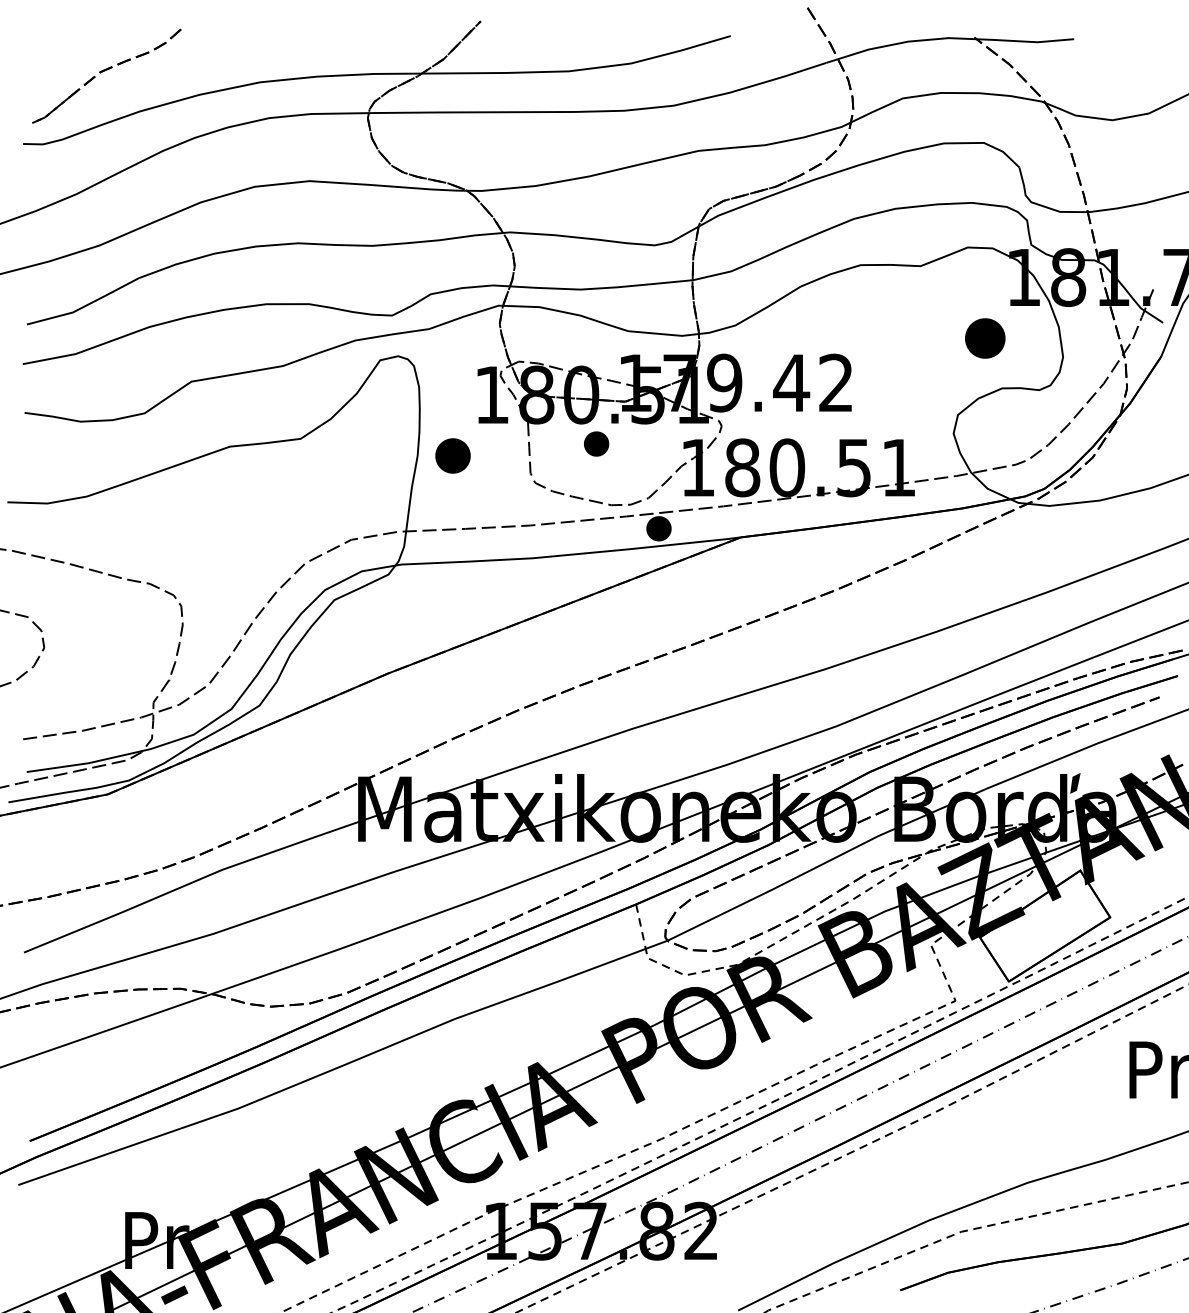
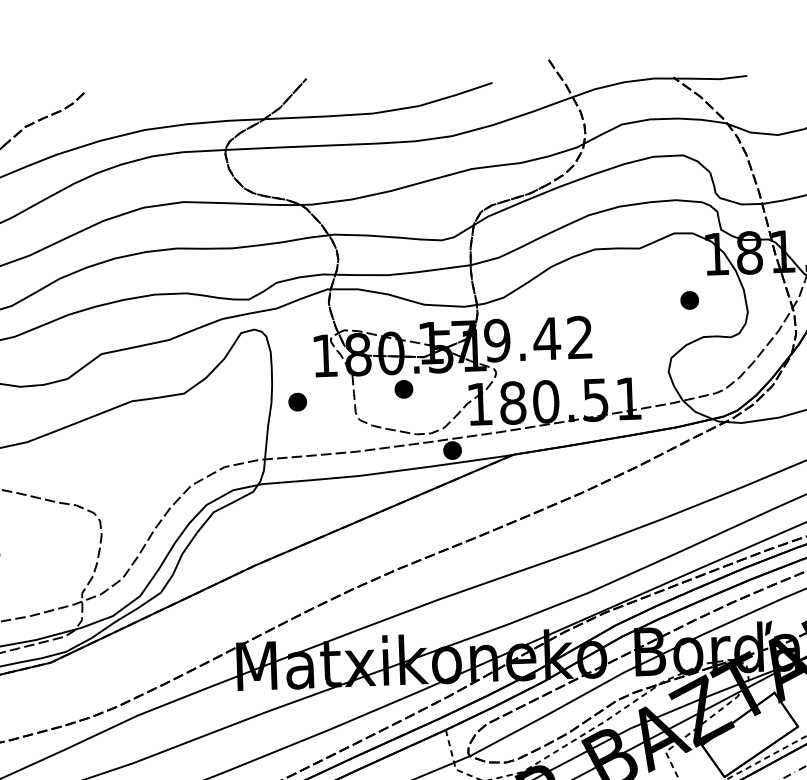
part: (985, 338) -> (689, 300), size x0.62
part: (452, 455) -> (297, 401), size x0.71

